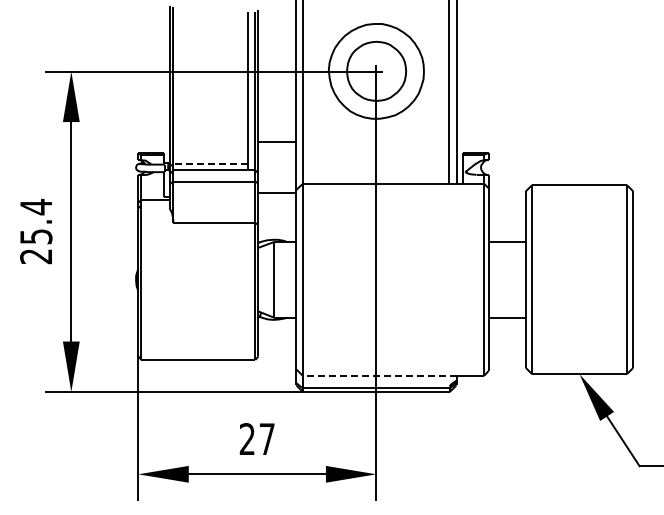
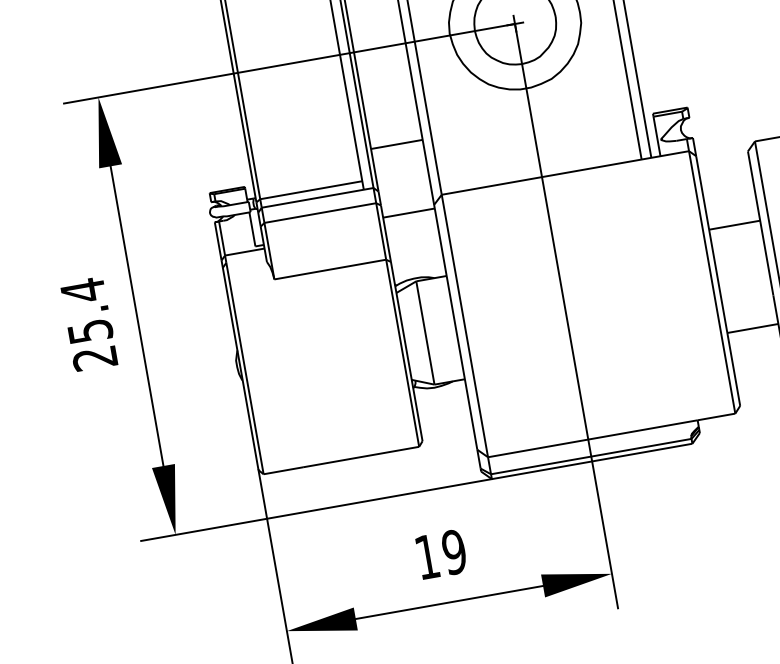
line: (210, 164) -> (310, 190), dashed -> solid
line: (379, 375) -> (592, 438), dashed -> solid
text: (256, 439) -> (439, 555), 27 -> 19

